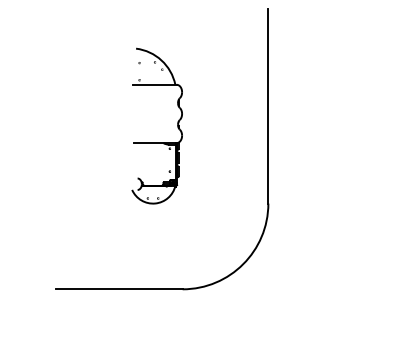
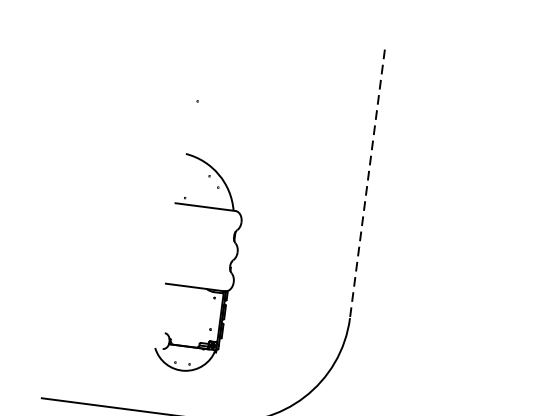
line: (268, 106) -> (367, 184), solid -> dashed
part: (156, 142) -> (197, 286), moved

